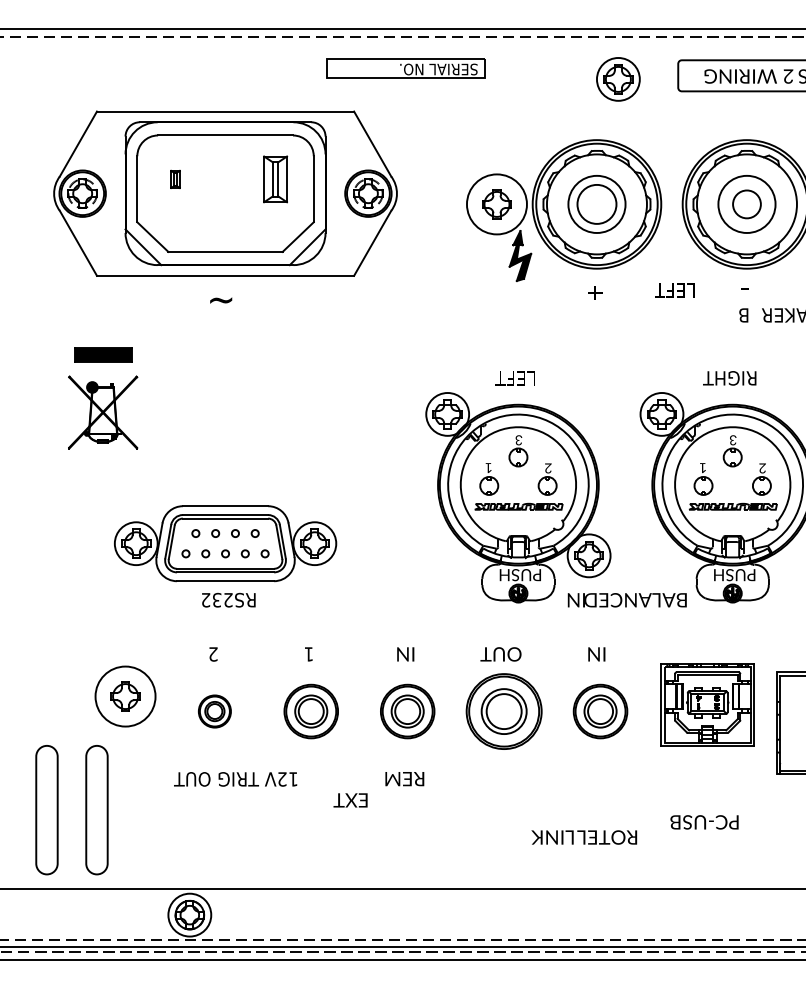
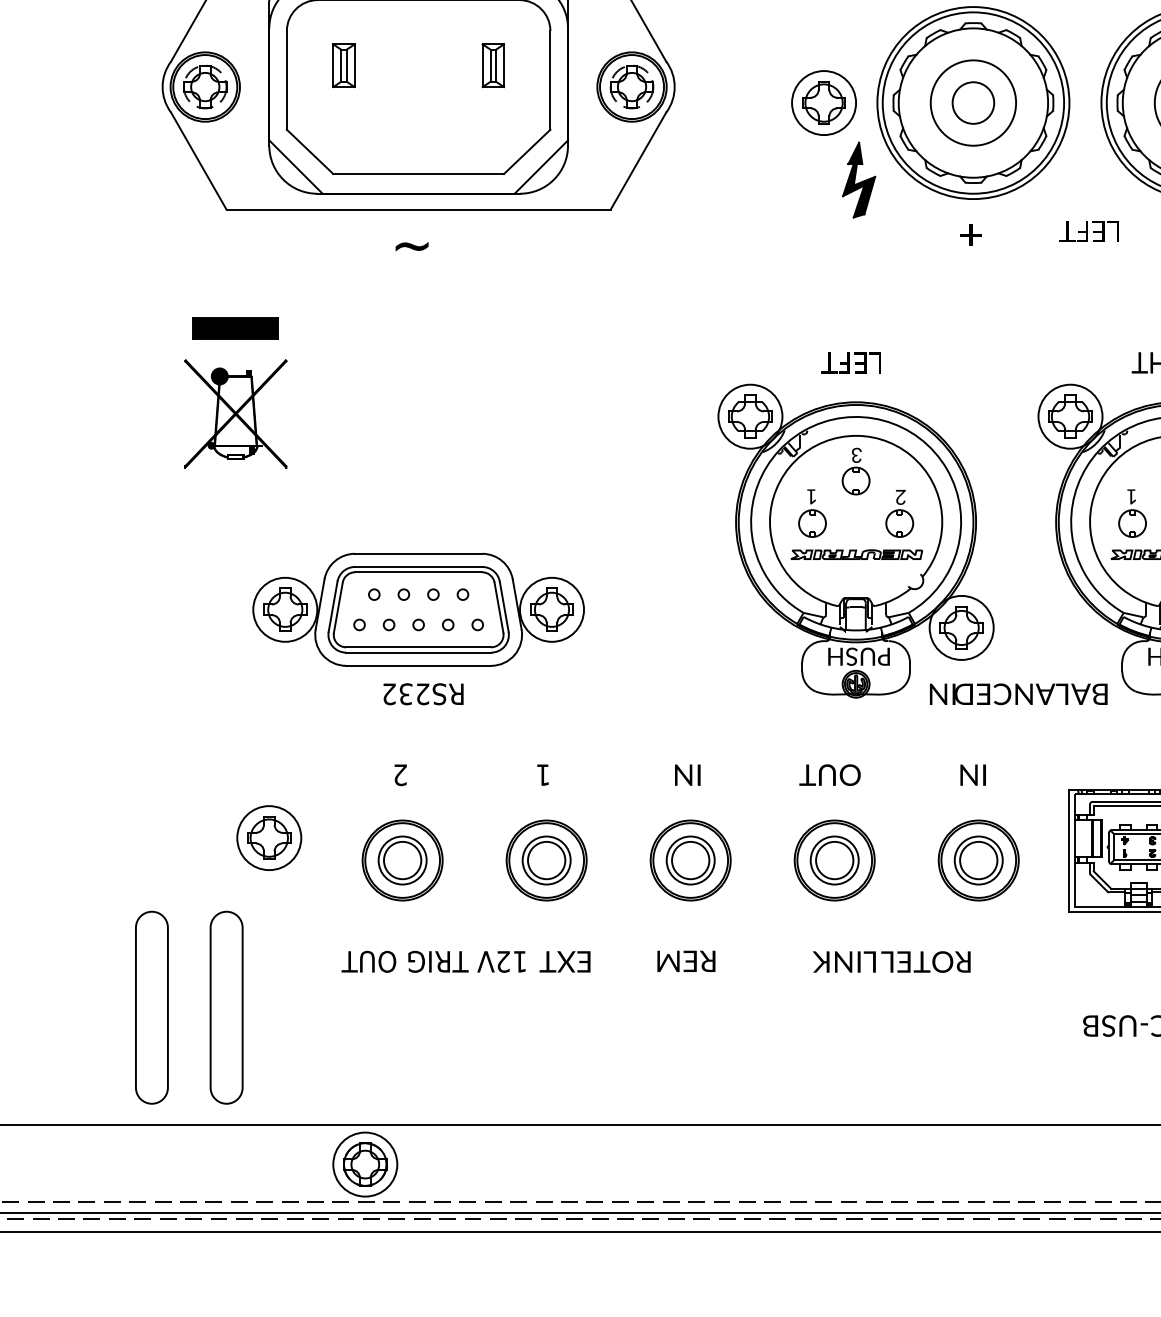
part: (175, 179) -> (343, 65), size x1.67
part: (275, 179) -> (493, 65), size x0.62
circle: (496, 204) -> (823, 103), size x0.71
circle: (596, 204) -> (972, 103), size x0.71
circle: (125, 696) -> (269, 838), size x0.71
part: (214, 711) -> (402, 860), size x1.67
part: (503, 711) -> (833, 860), size x0.71
text: (350, 800) -> (564, 961), moved
text: (584, 837) -> (892, 961), moved

